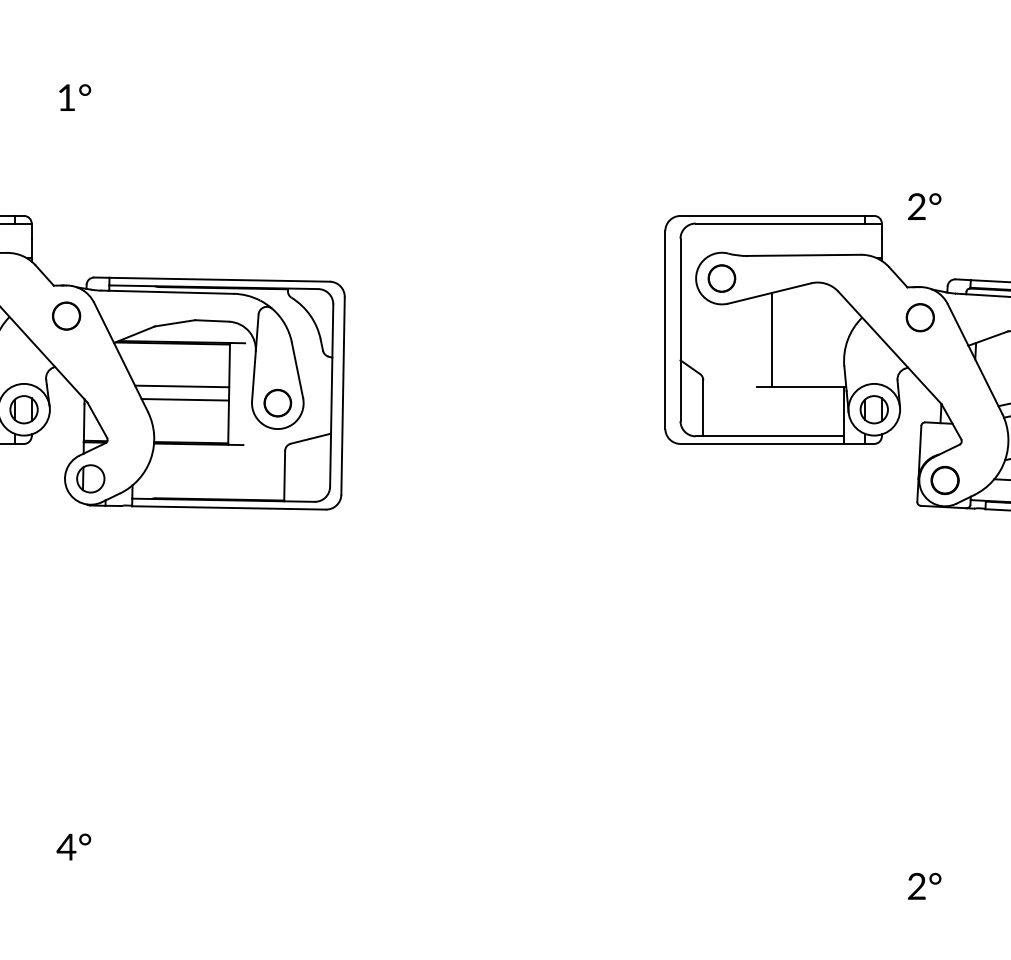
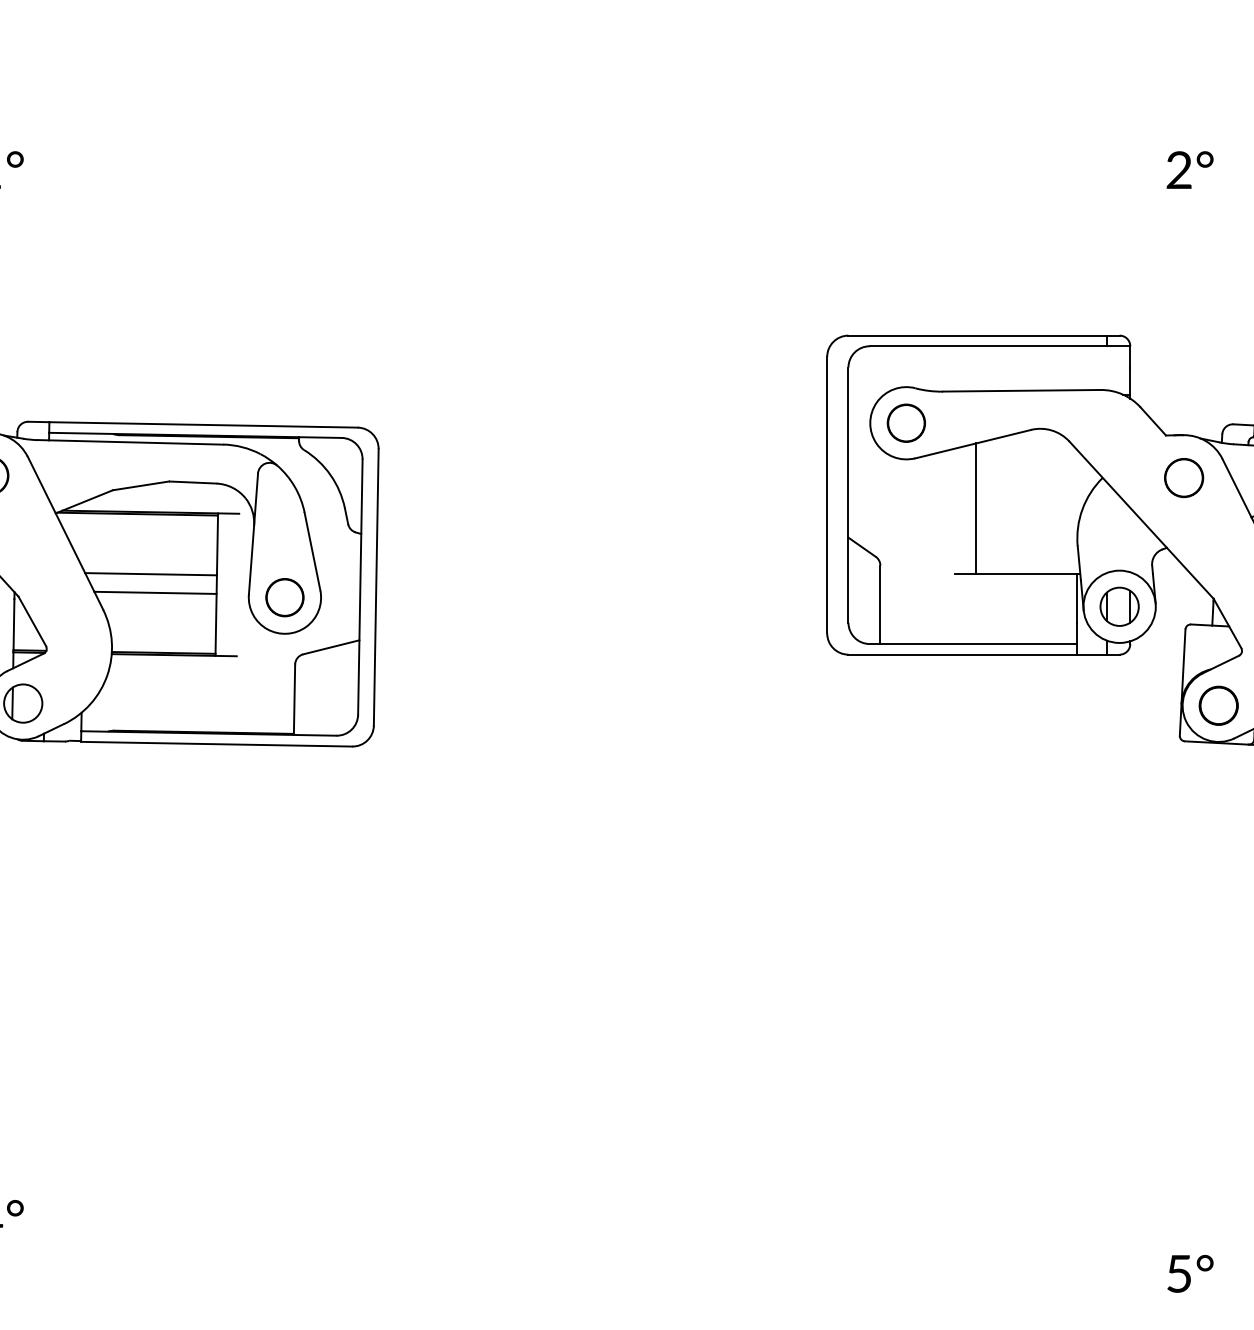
text: (924, 206) -> (1189, 169), moved
text: (916, 885) -> (1178, 1272), 2° -> 5°

